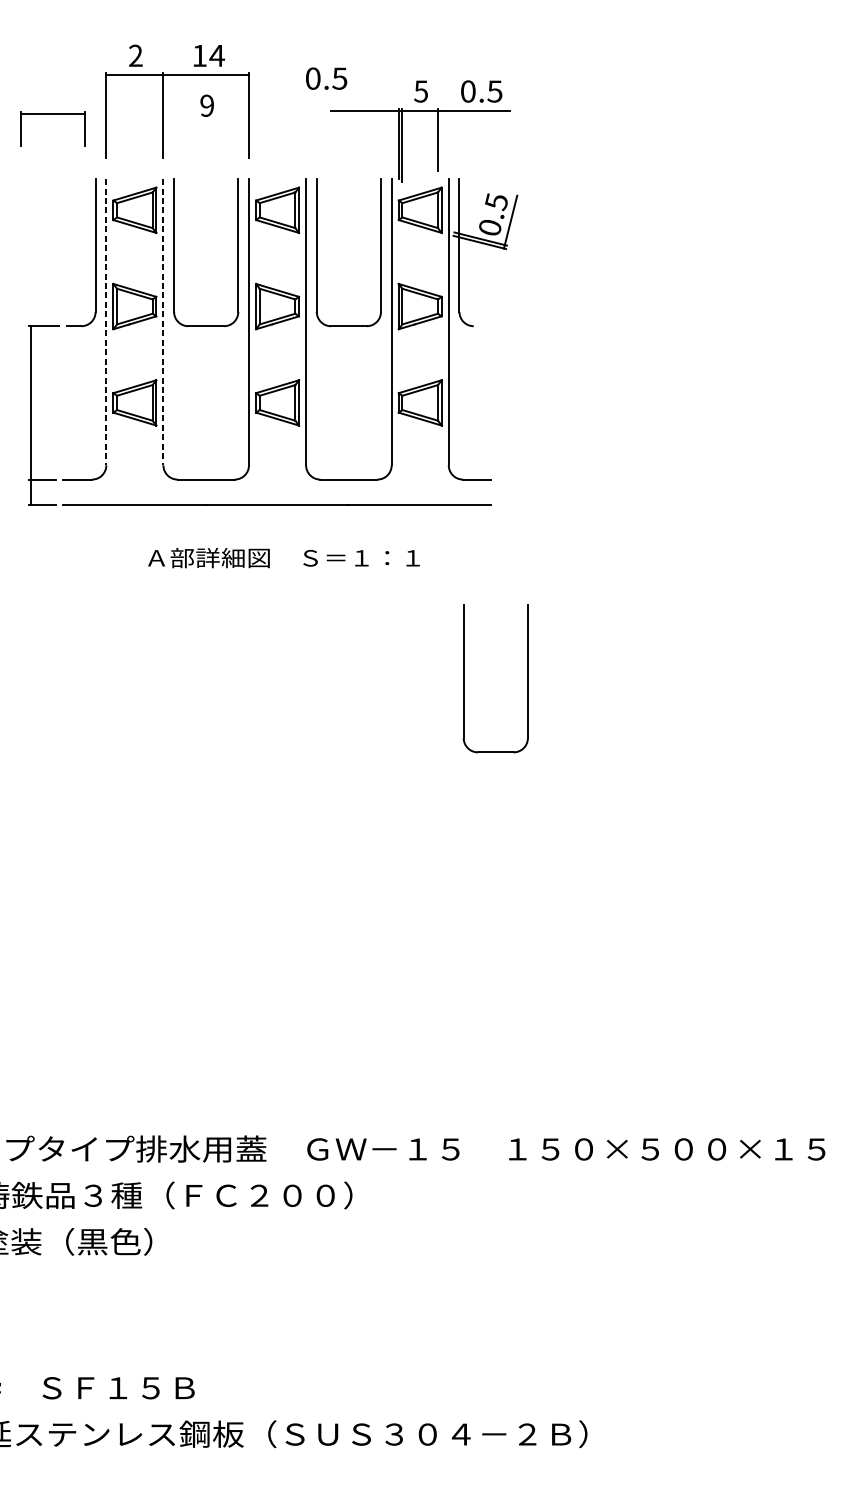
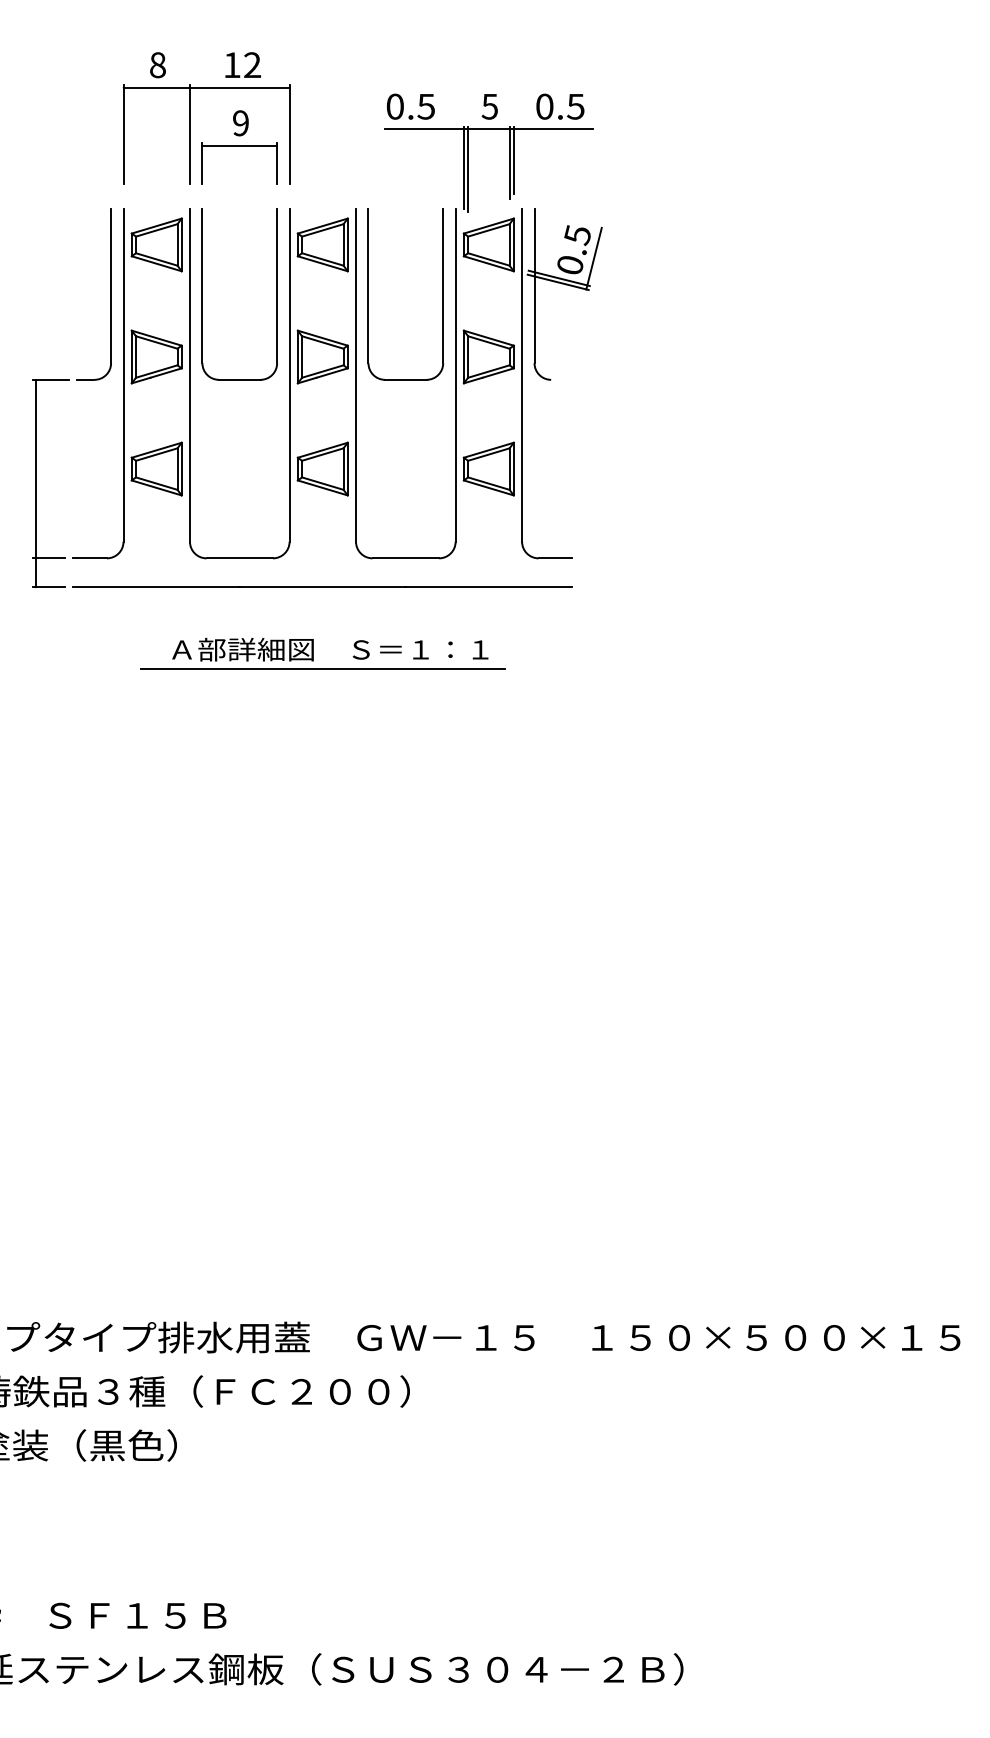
text: (217, 55) -> (252, 64), 14 -> 12
text: (135, 56) -> (157, 65), 2 -> 8
text: (326, 78) -> (410, 106), moved
part: (53, 114) -> (239, 146), moved
line: (441, 136) -> (513, 159), added
line: (106, 322) -> (123, 375), dashed -> solid
line: (163, 322) -> (189, 375), dashed -> solid
line: (277, 574) -> (322, 668), added
part: (463, 679) -> (539, 790), removed

